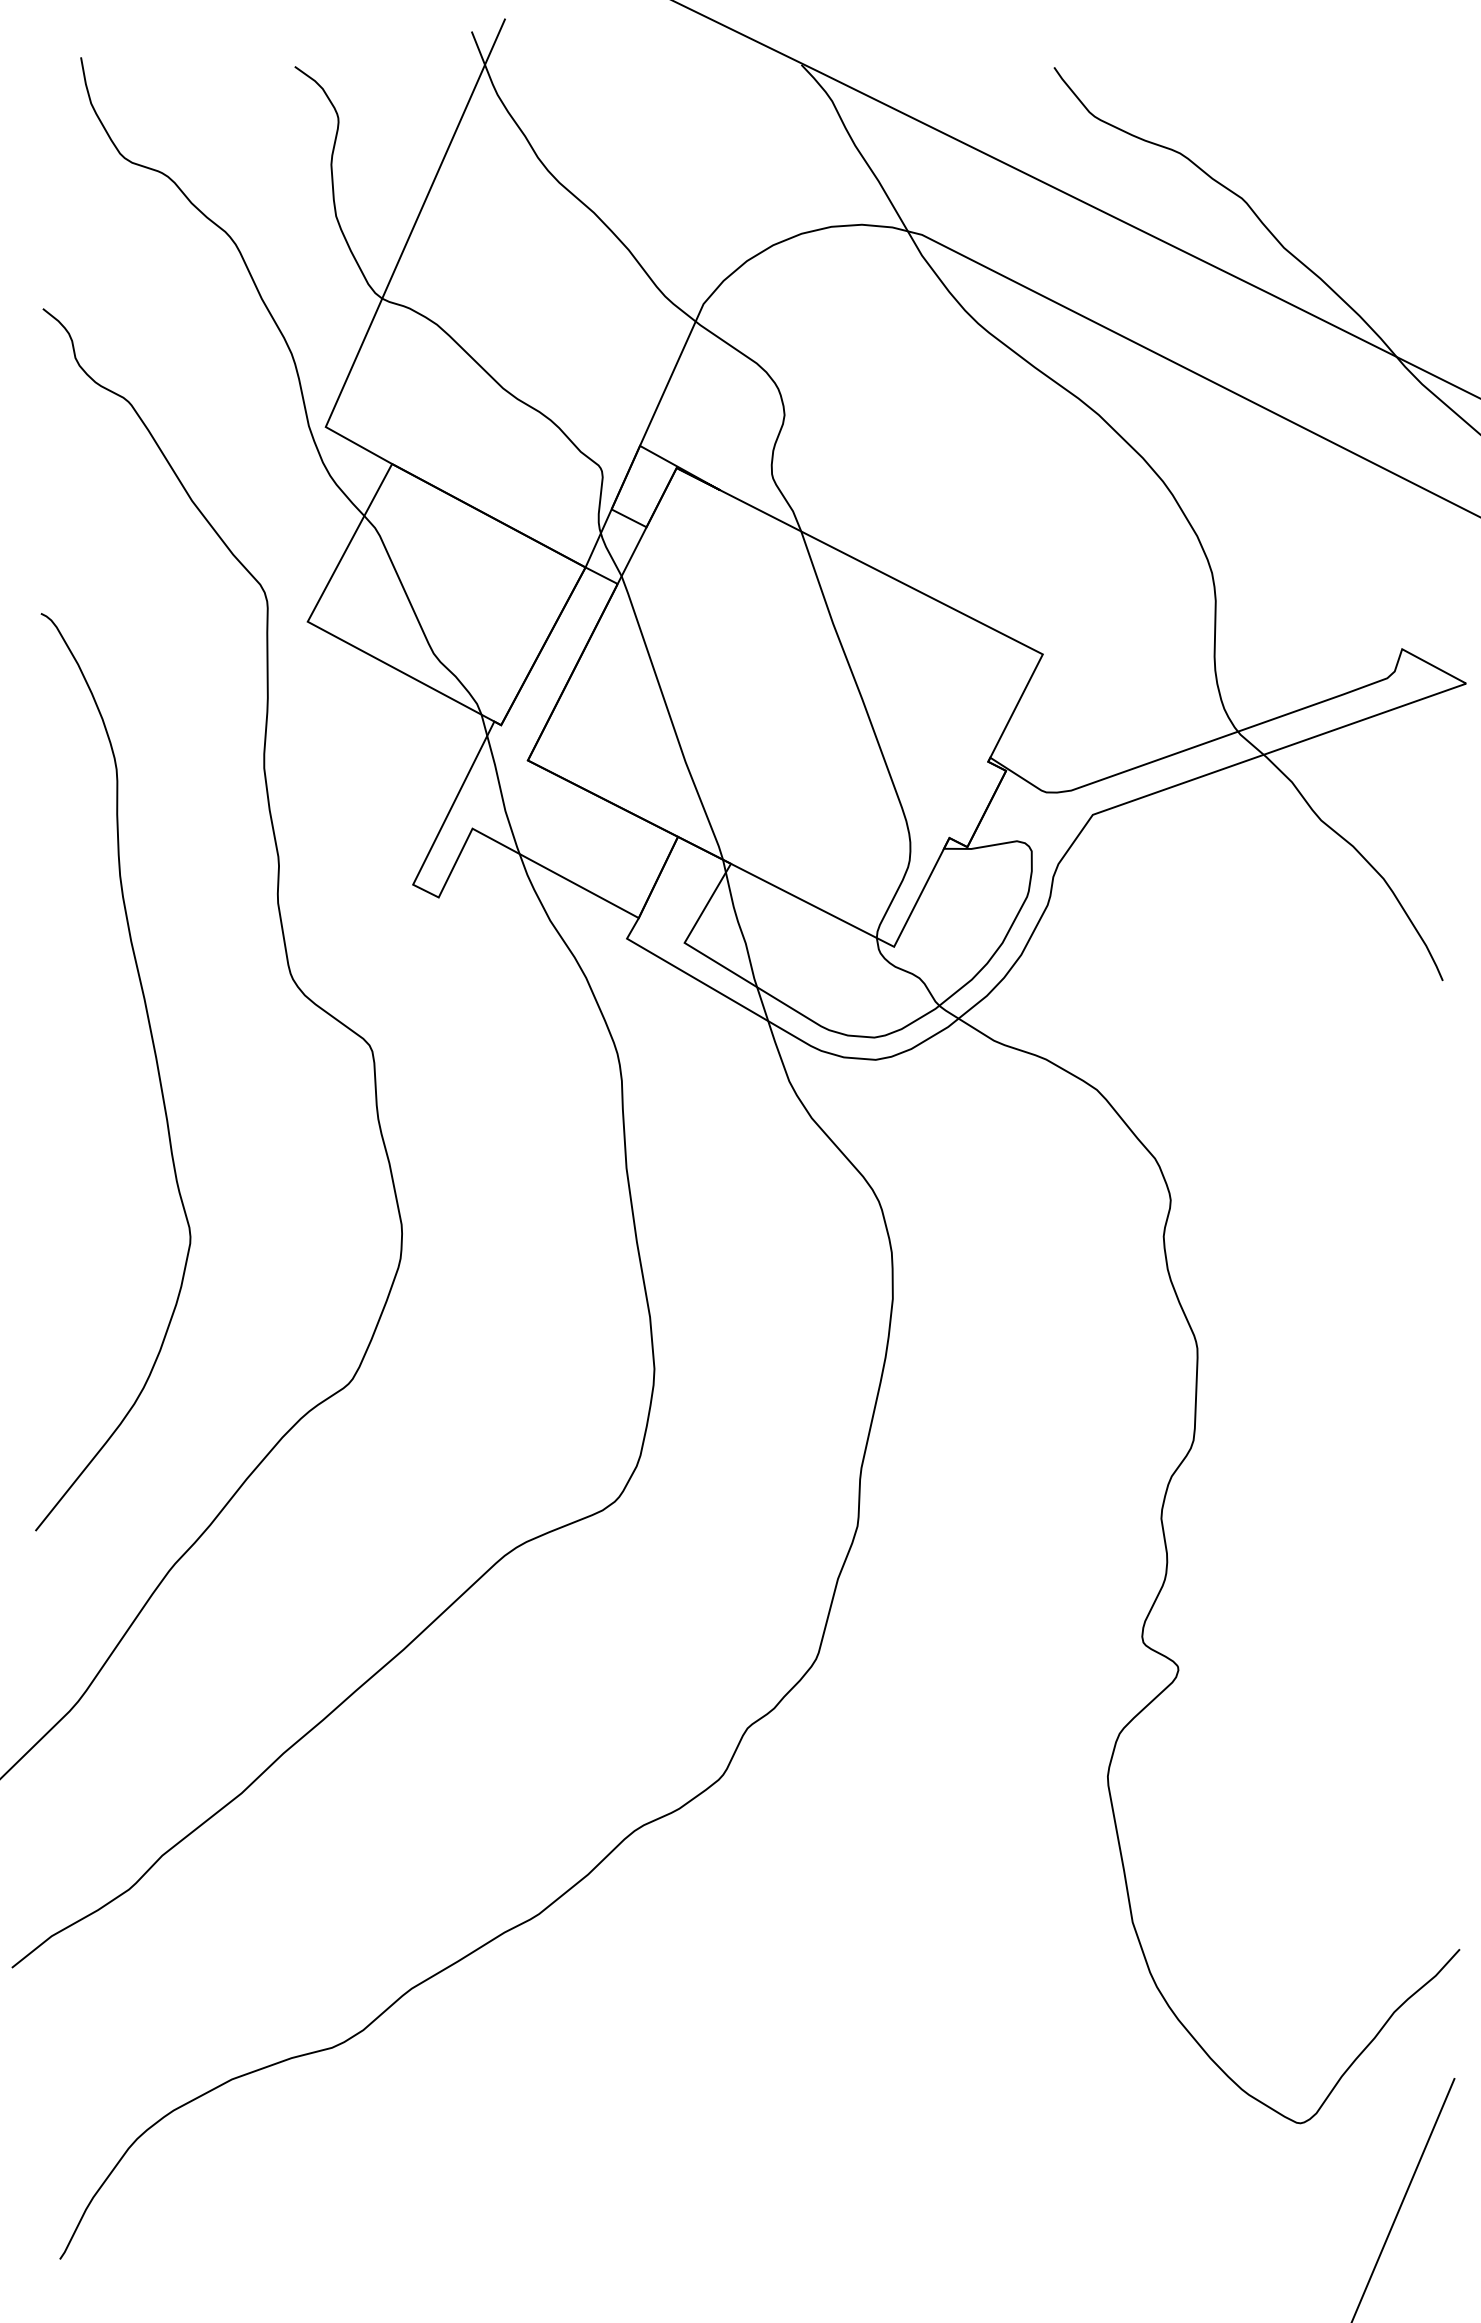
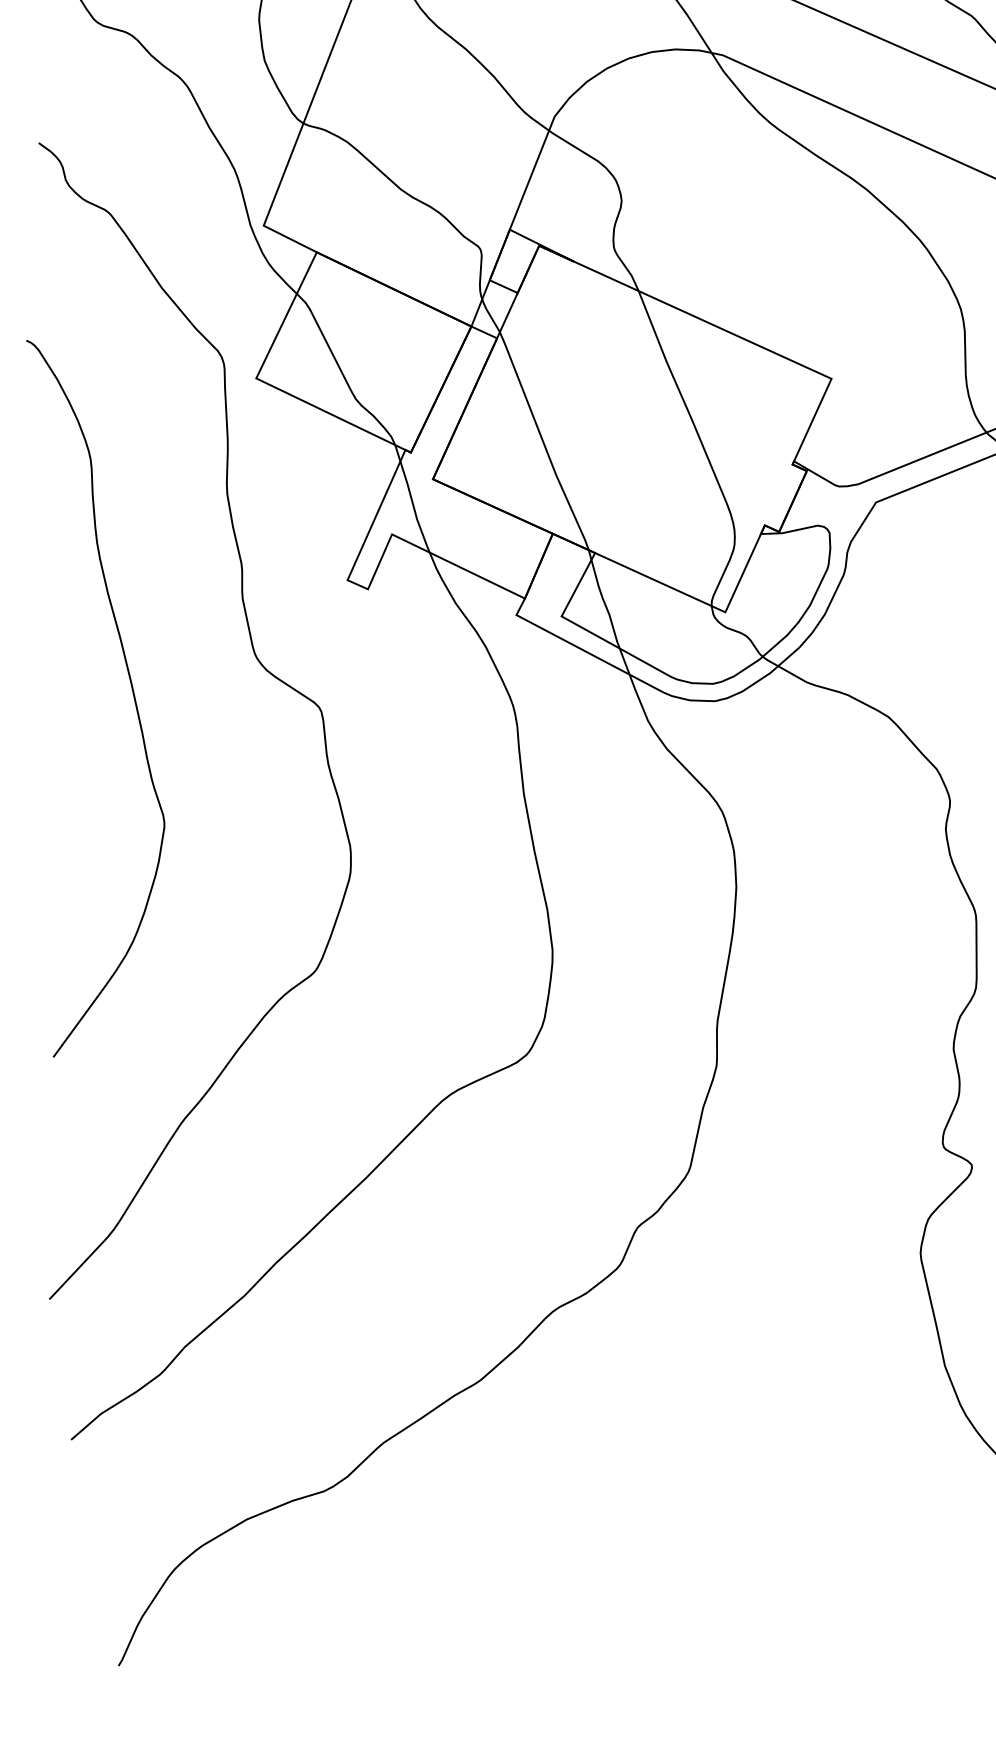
curve: (156, 1066) -> (131, 690), moved

